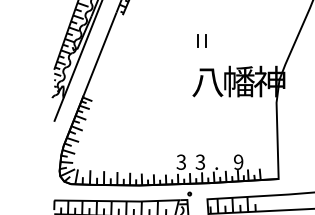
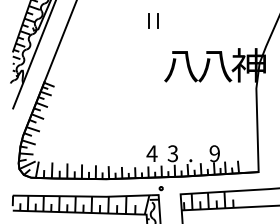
part: (201, 40) -> (153, 20), moved
text: (238, 81) -> (214, 65), 幡 -> 八
text: (181, 161) -> (152, 152), 3 -> 4

